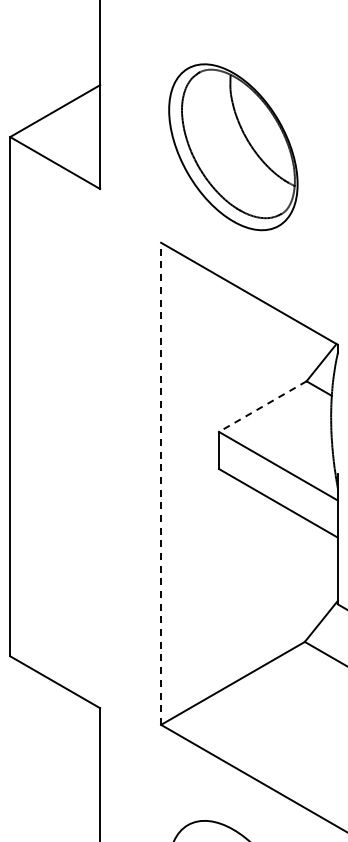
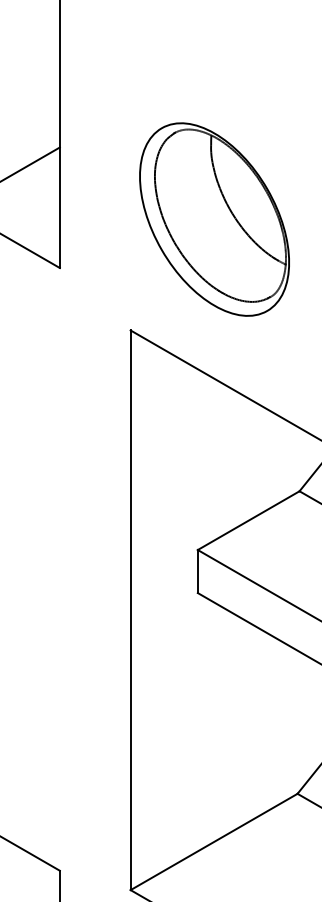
line: (262, 406) -> (248, 520), dashed -> solid
line: (161, 483) -> (131, 609), dashed -> solid

